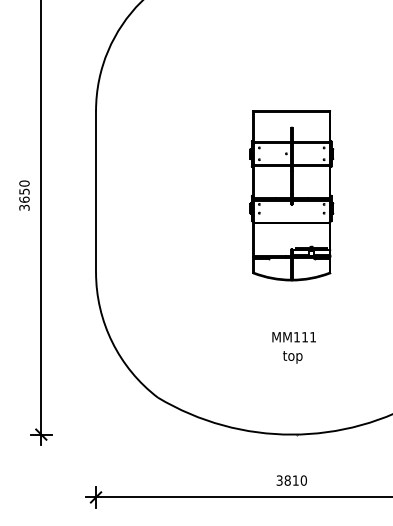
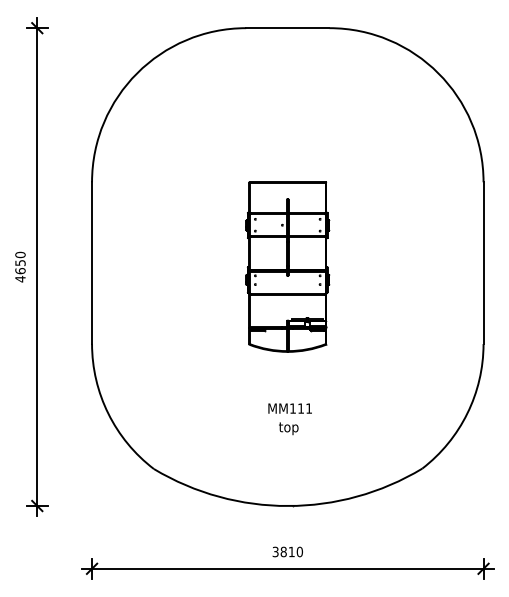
text: (24, 207) -> (20, 278), 3650 -> 4650

